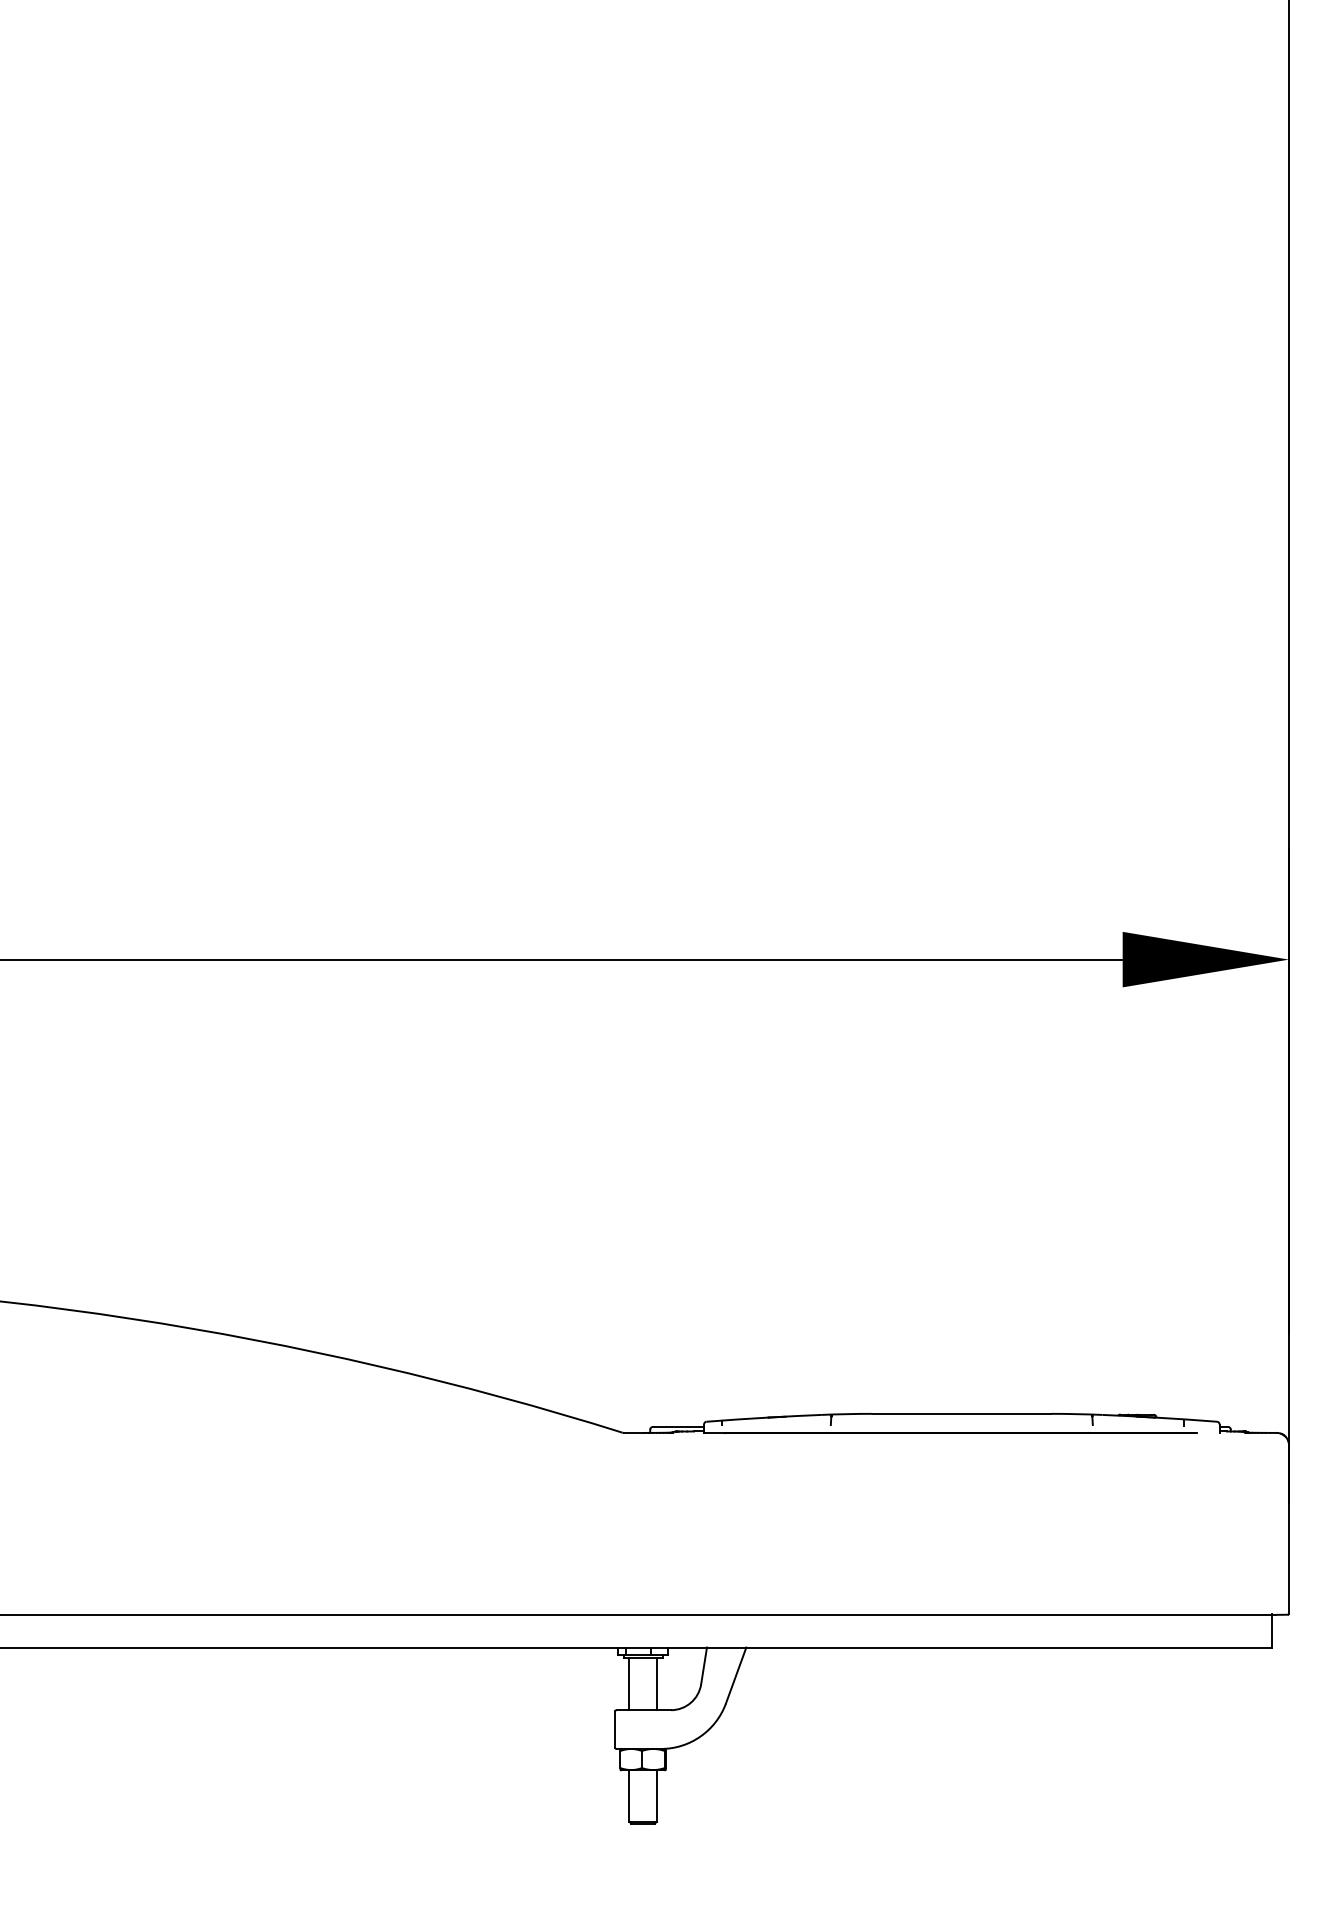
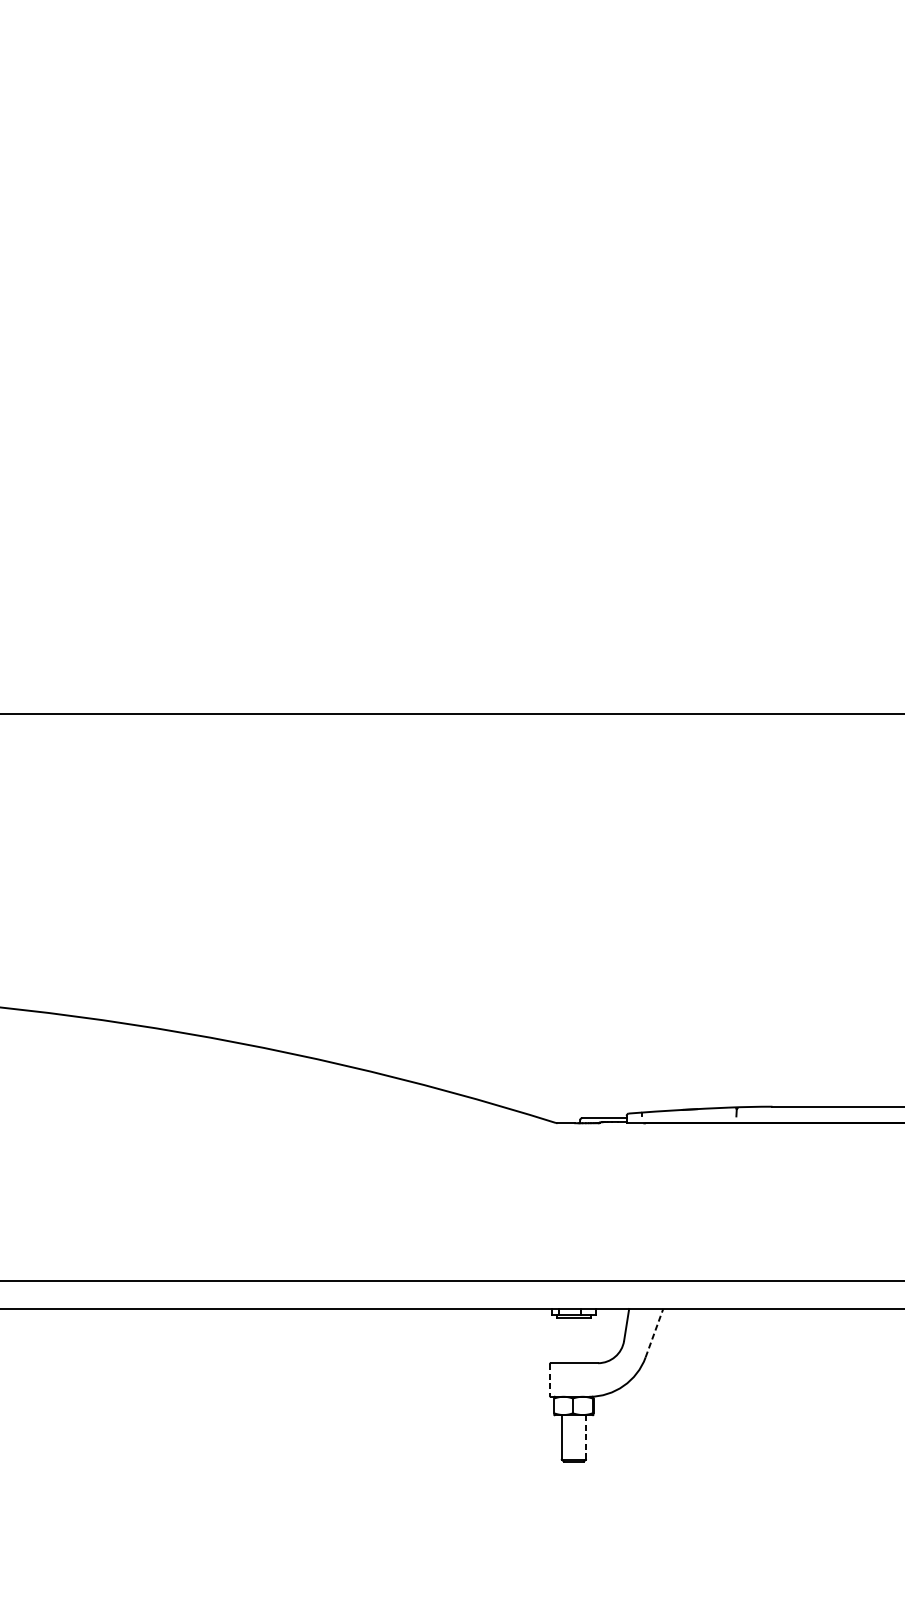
line: (736, 1675) -> (654, 1333), solid -> dashed
line: (629, 1683) -> (562, 1340), removed
line: (656, 1683) -> (585, 1340), removed
line: (615, 1730) -> (549, 1380), solid -> dashed
line: (656, 1795) -> (585, 1437), solid -> dashed

